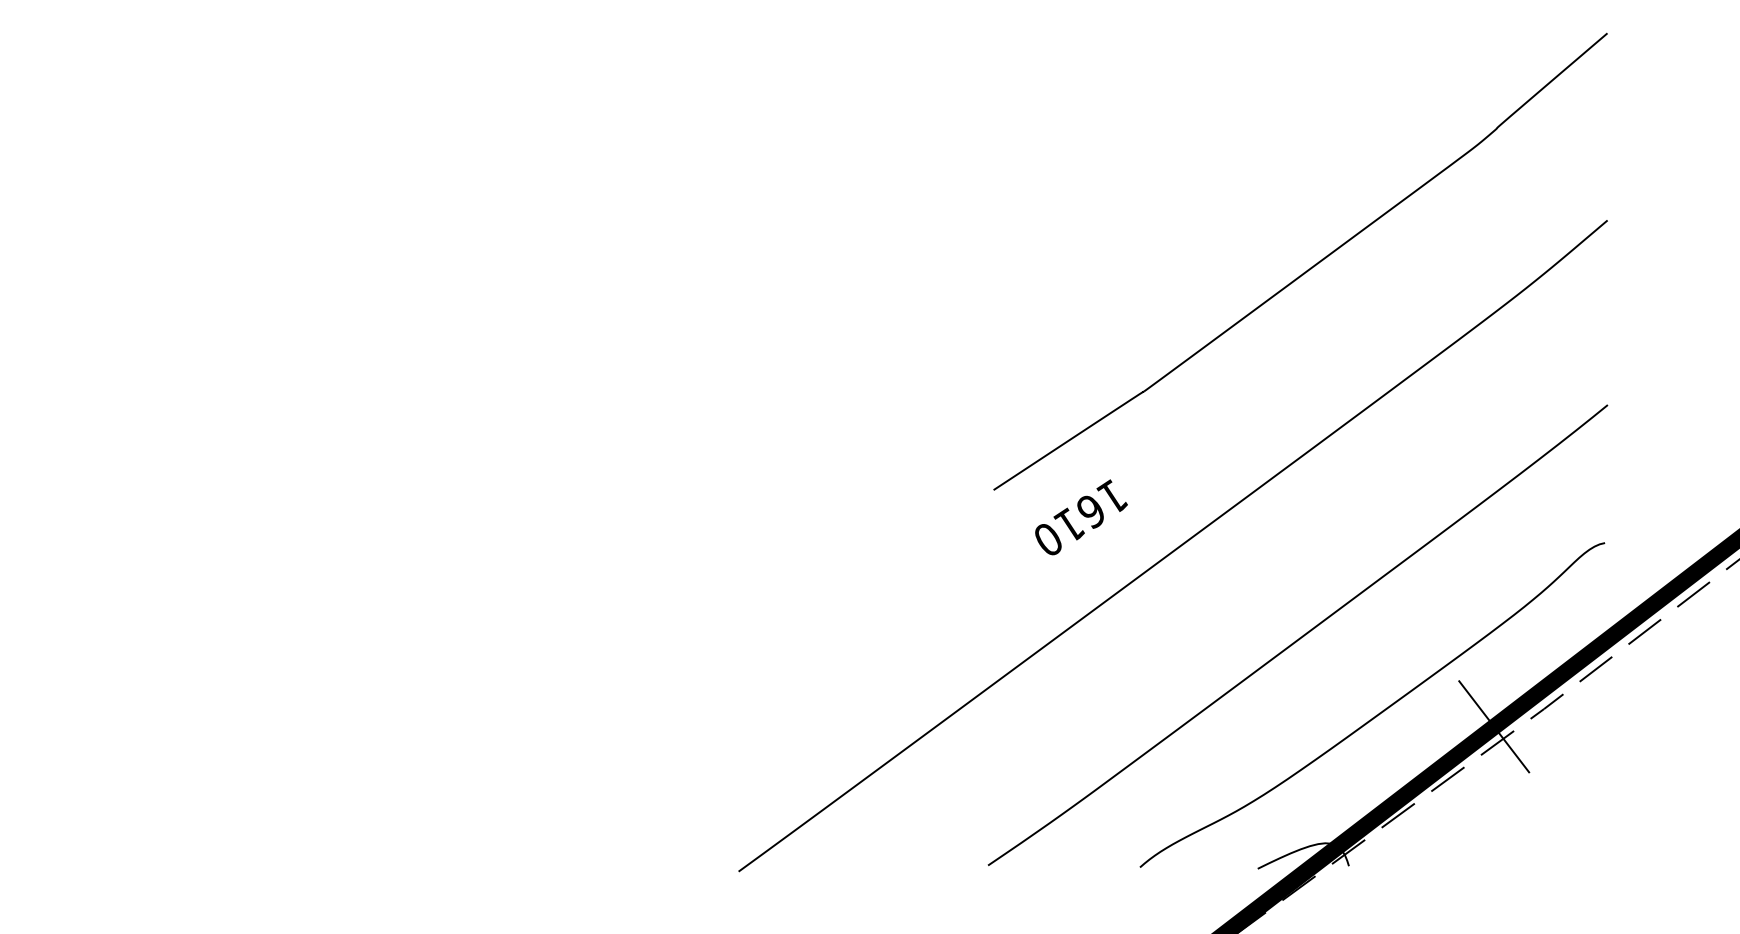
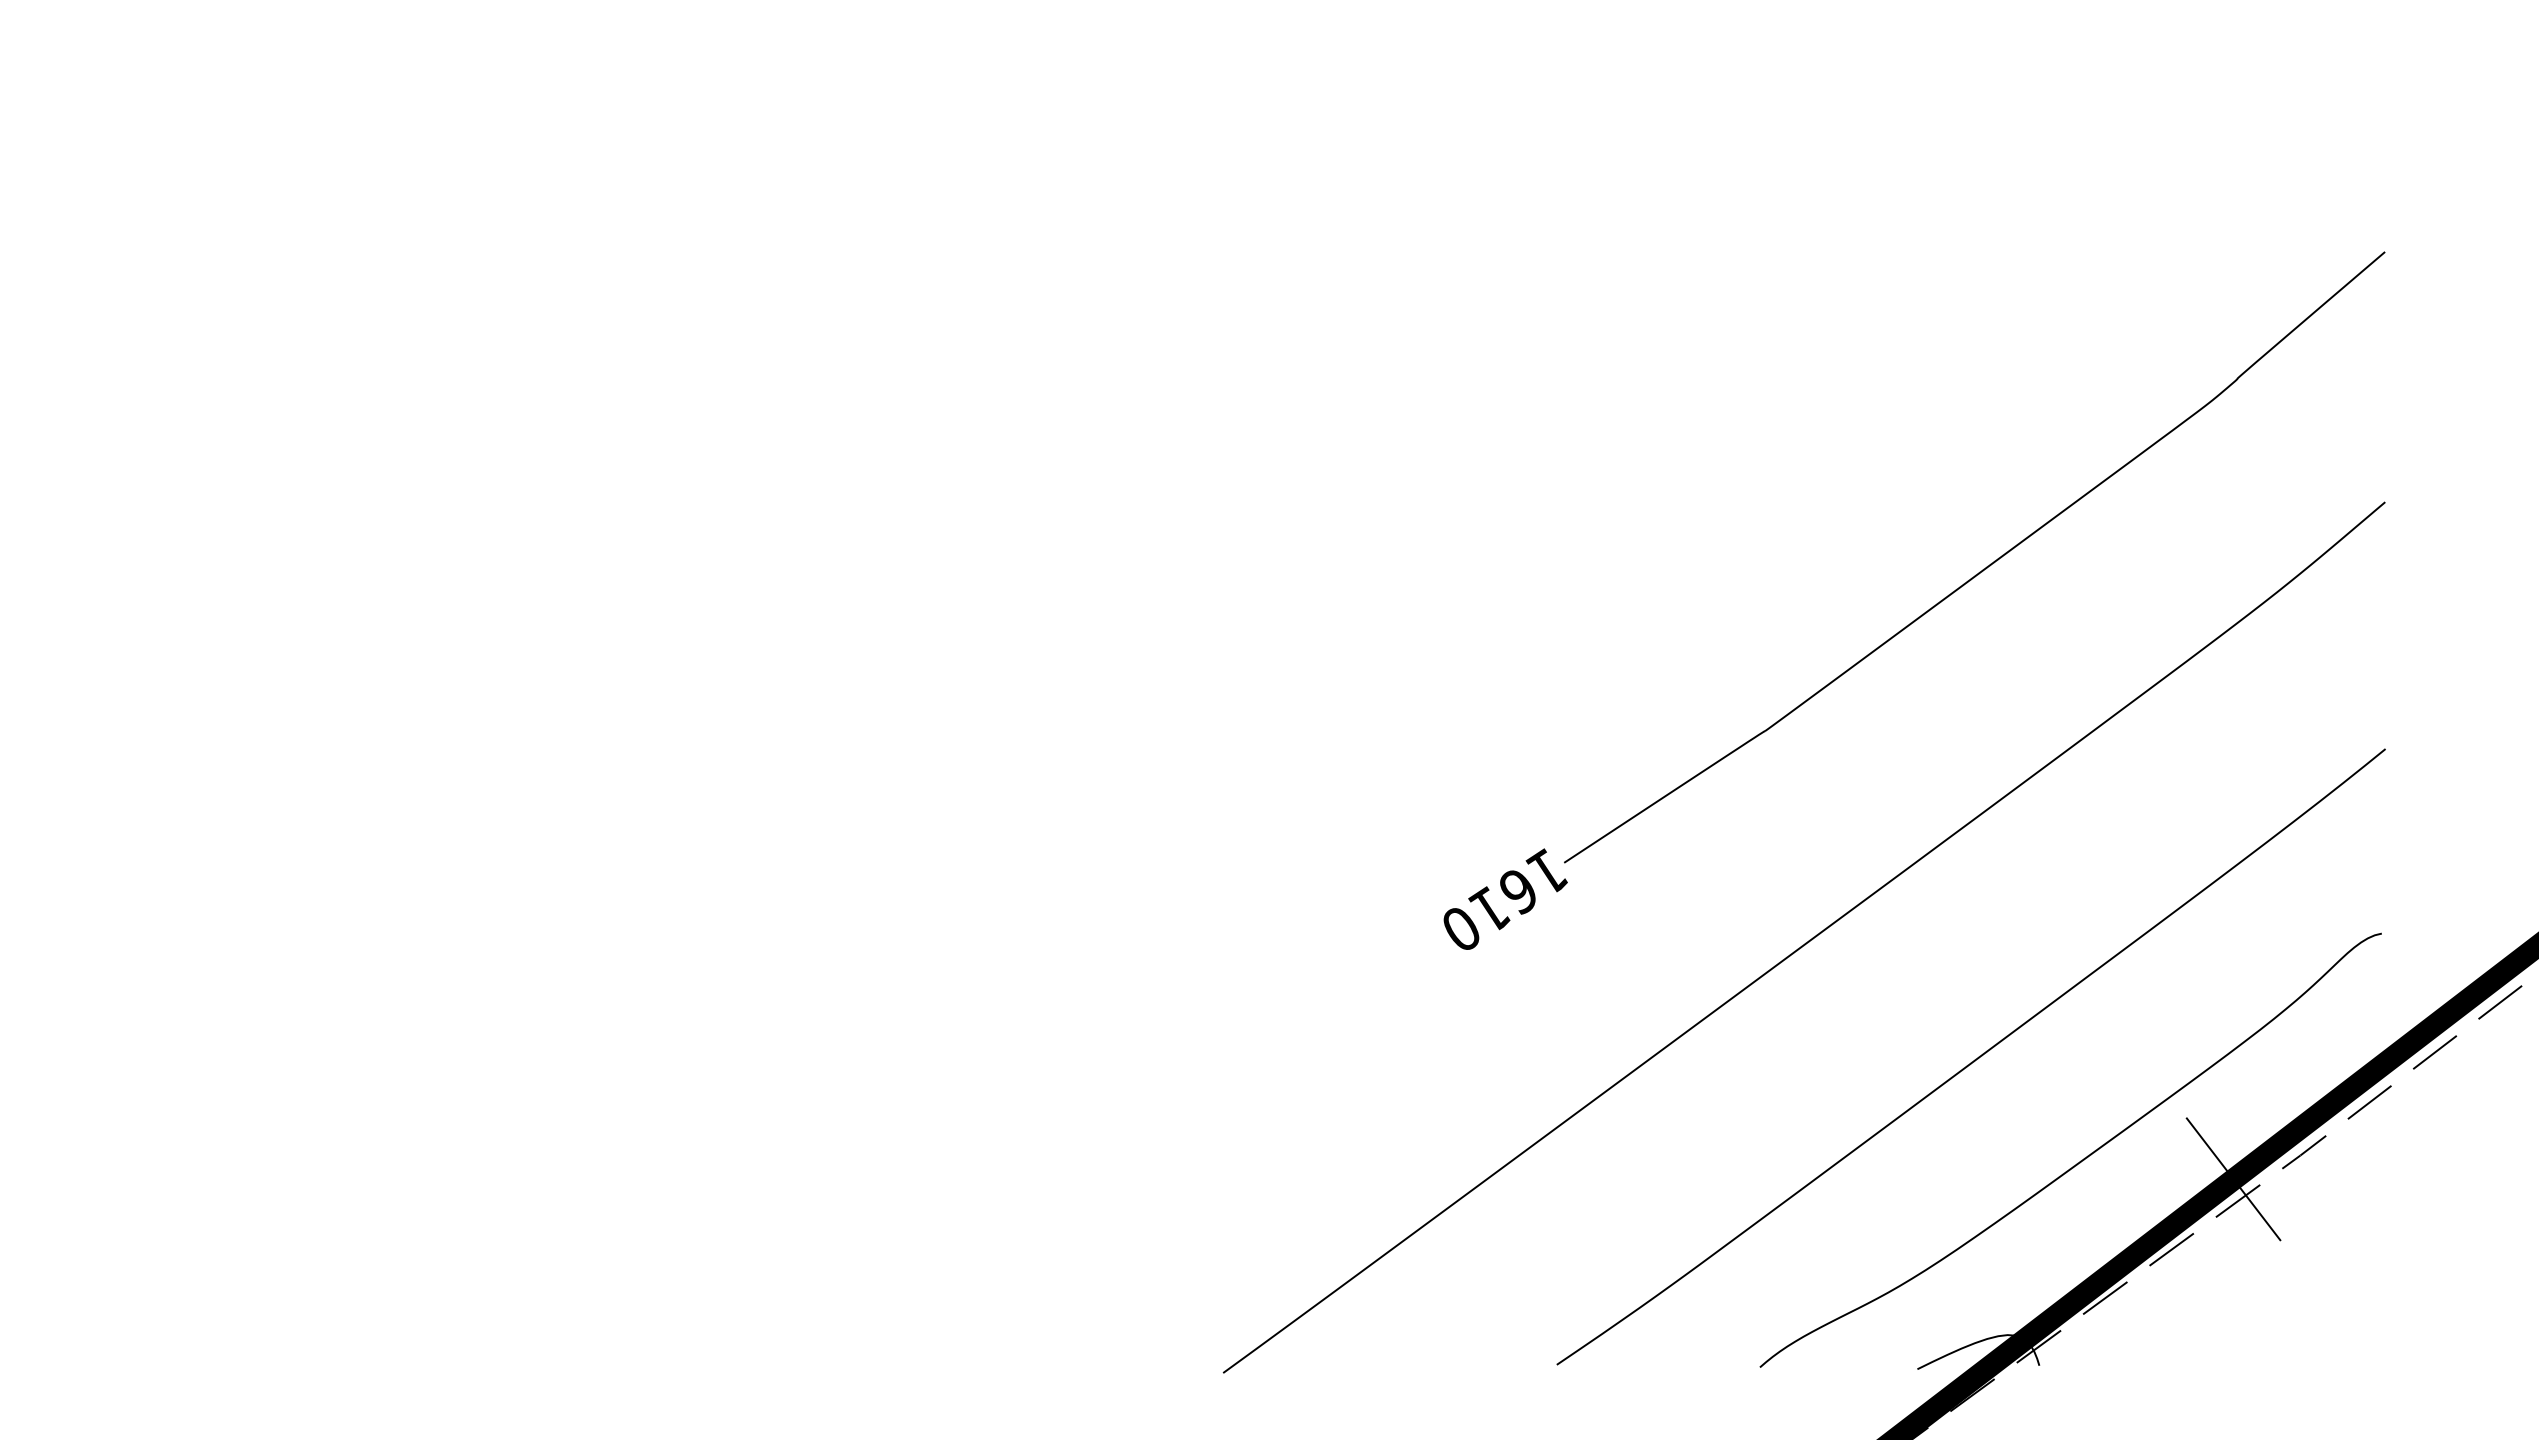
text: (1081, 516) -> (1505, 898), moved

